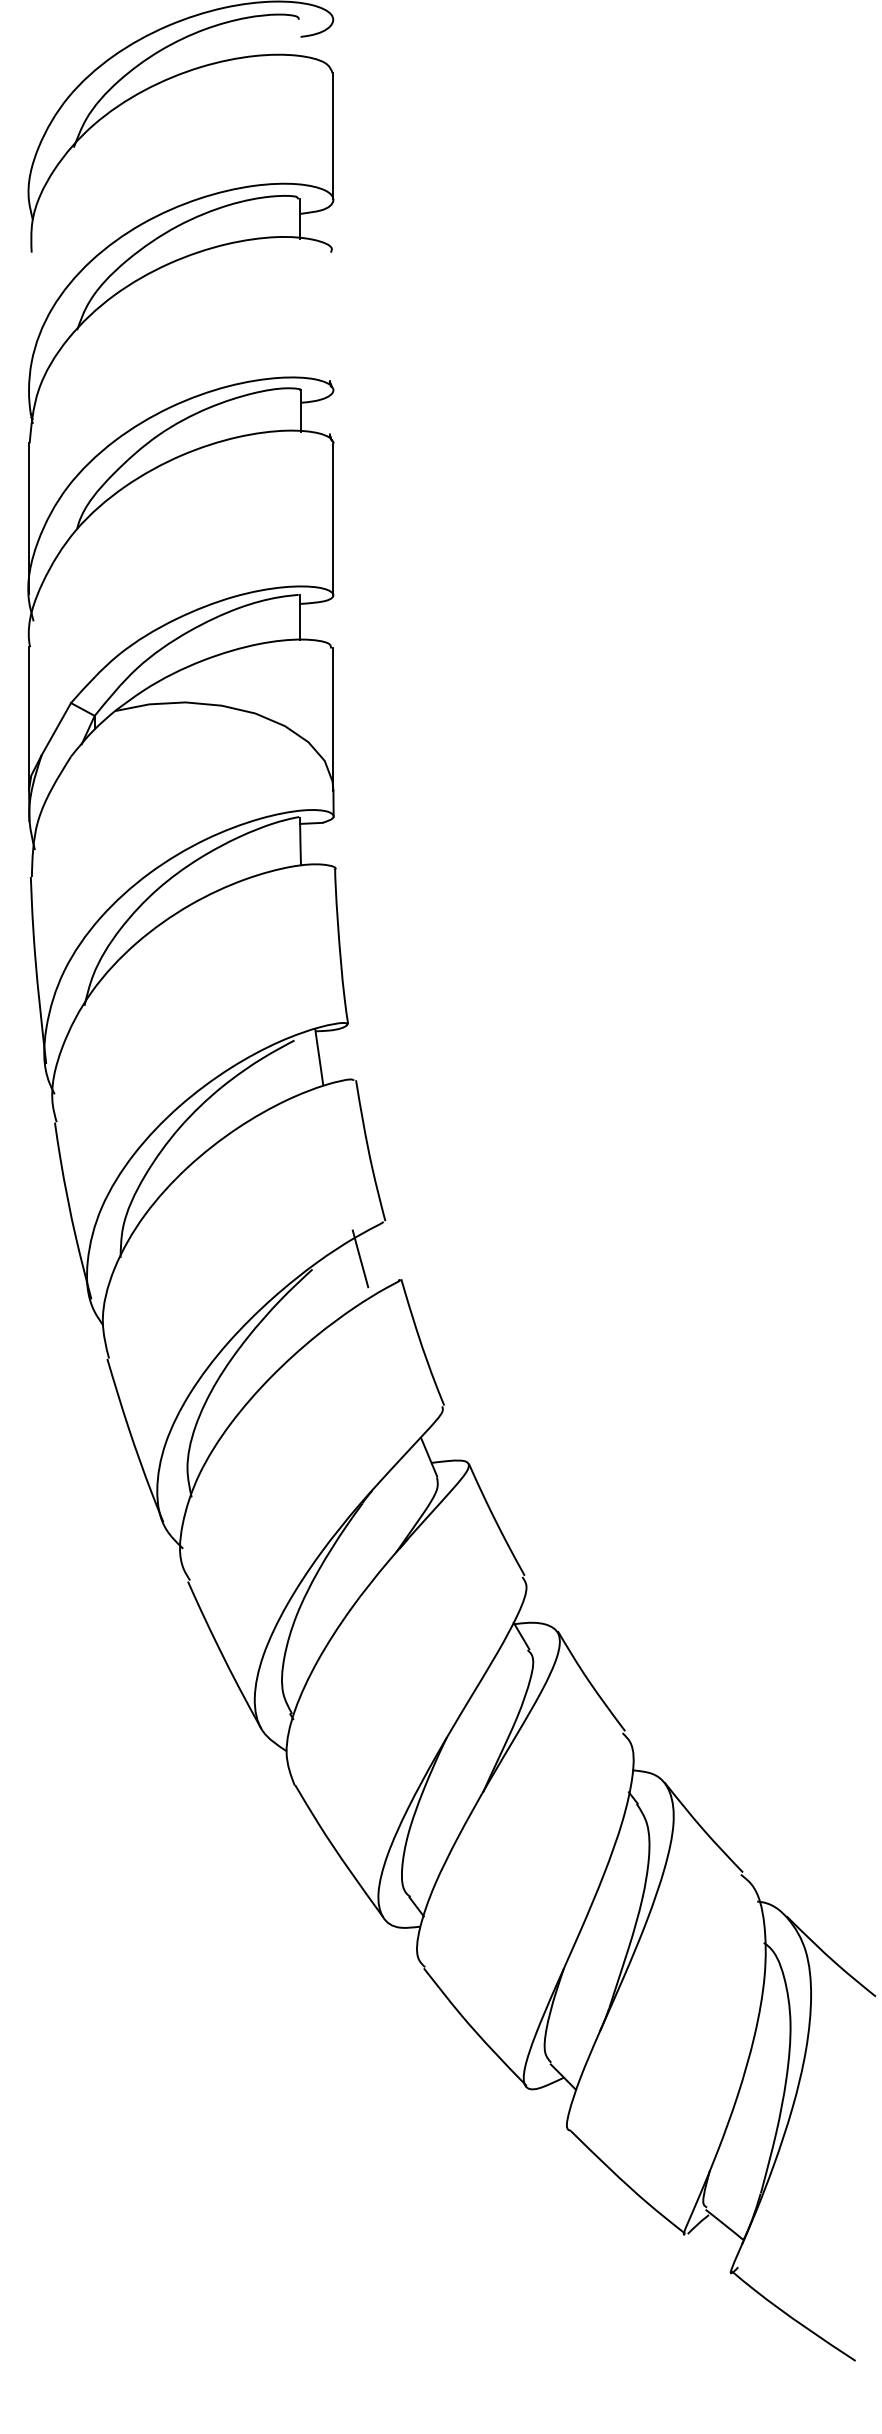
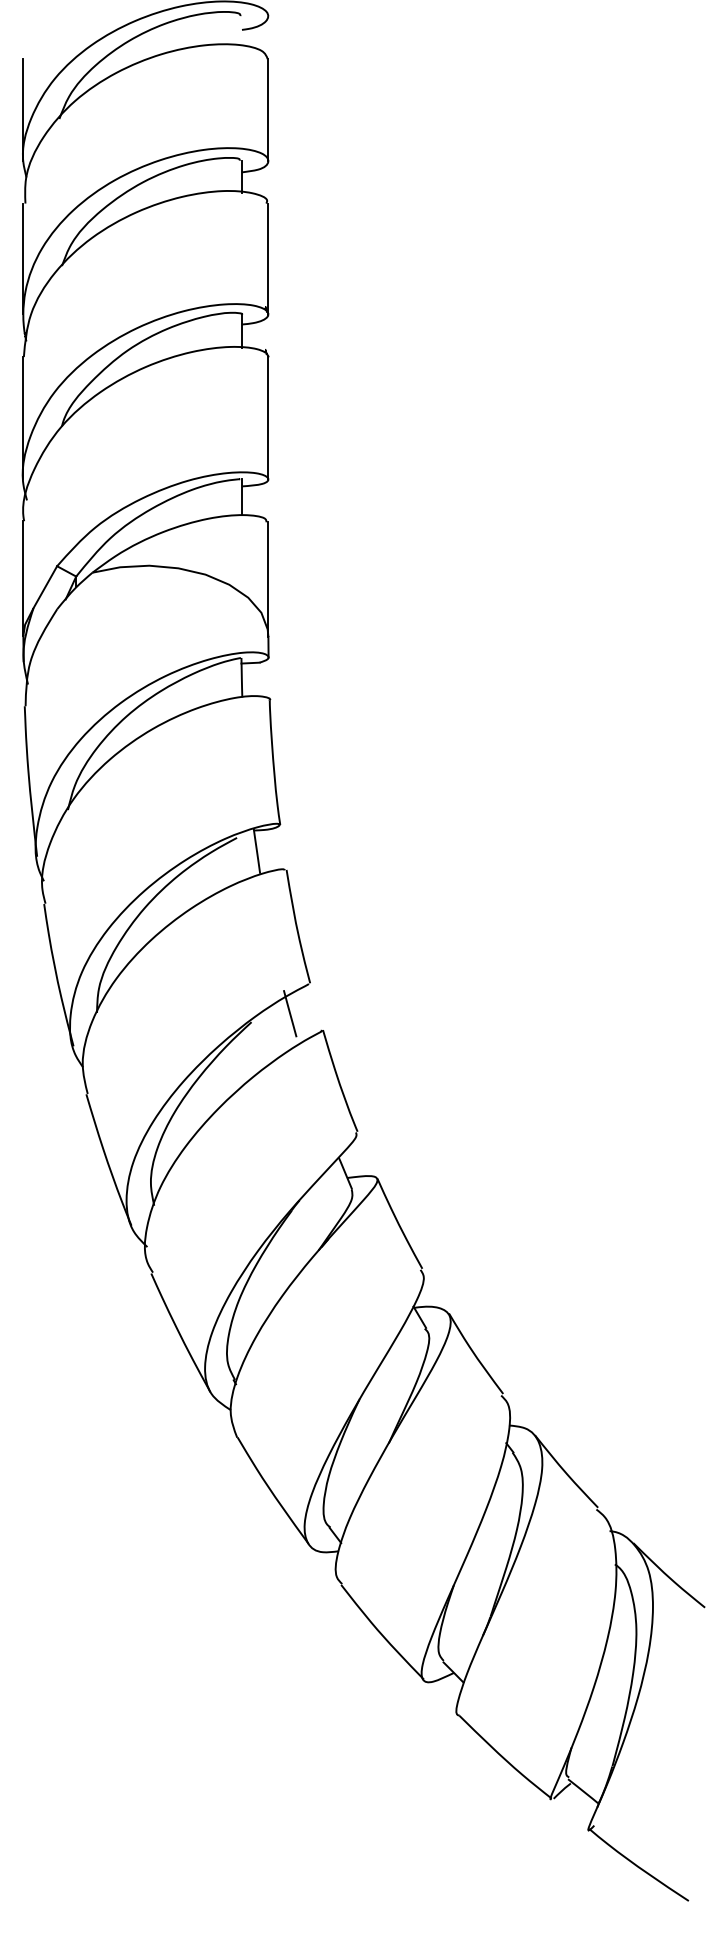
line: (29, 136) -> (23, 110), added
line: (29, 321) -> (23, 259), added
line: (333, 321) -> (268, 259), added

